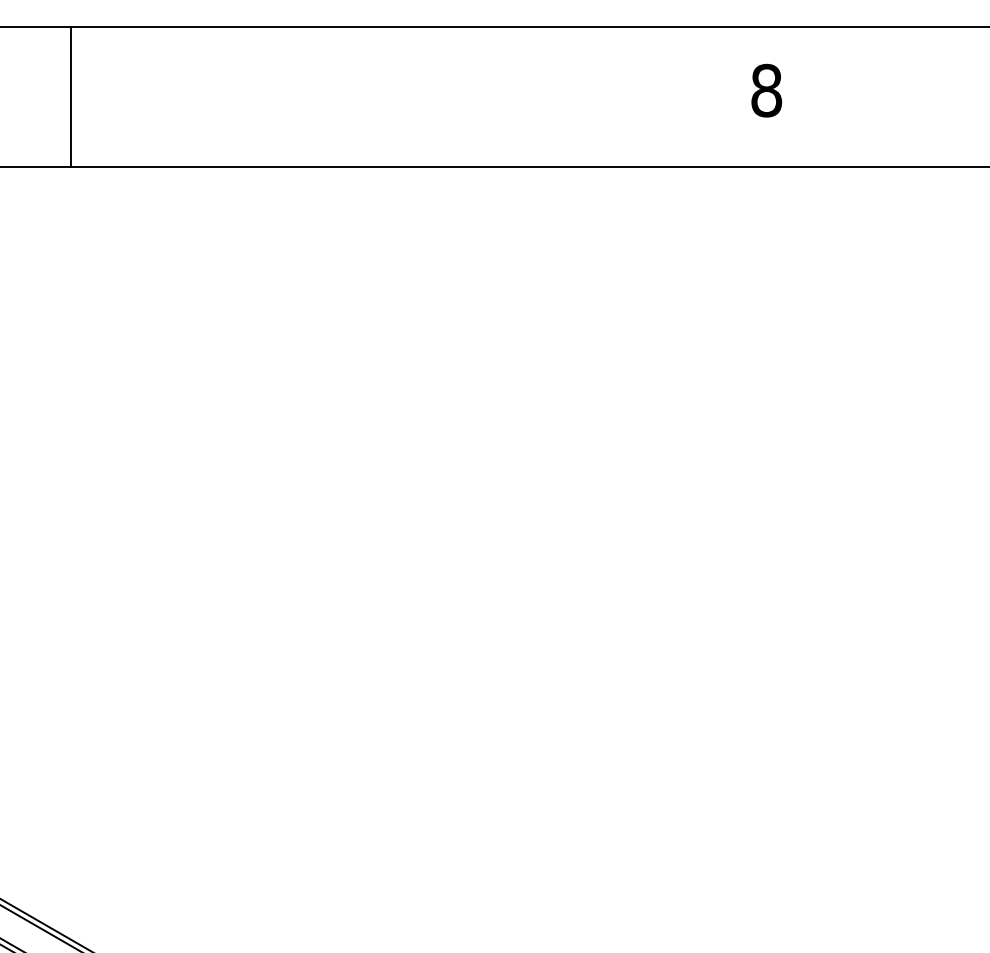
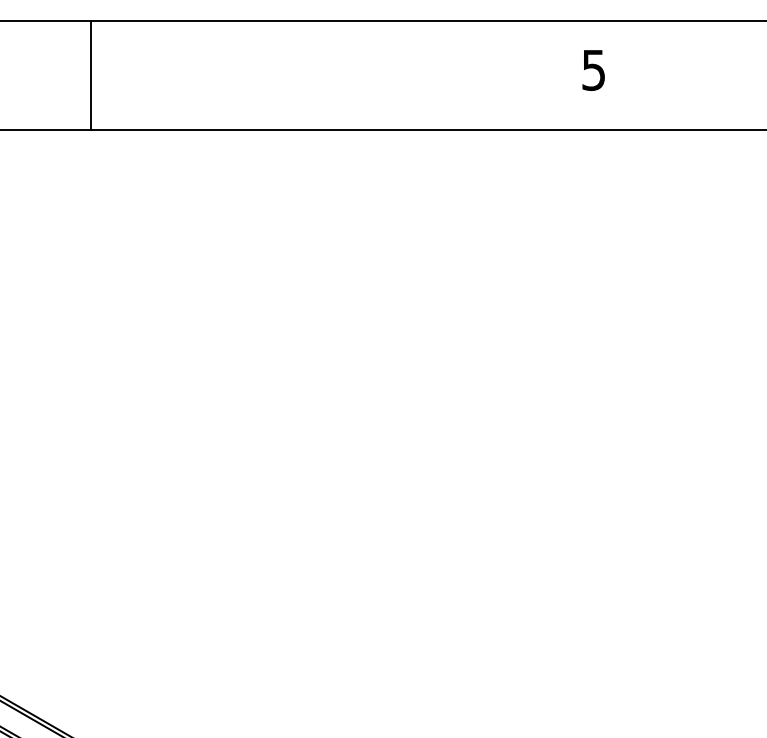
text: (766, 89) -> (593, 69), 8 -> 5
line: (70, 97) -> (90, 75), moved

